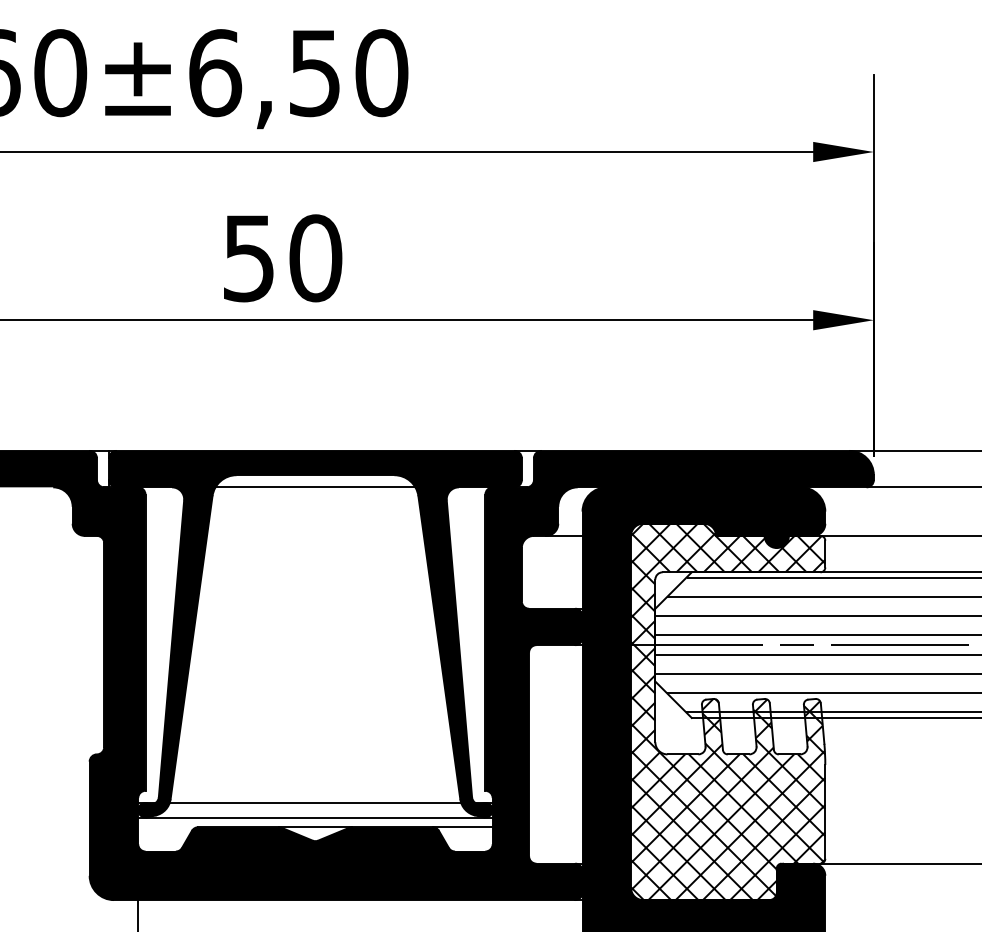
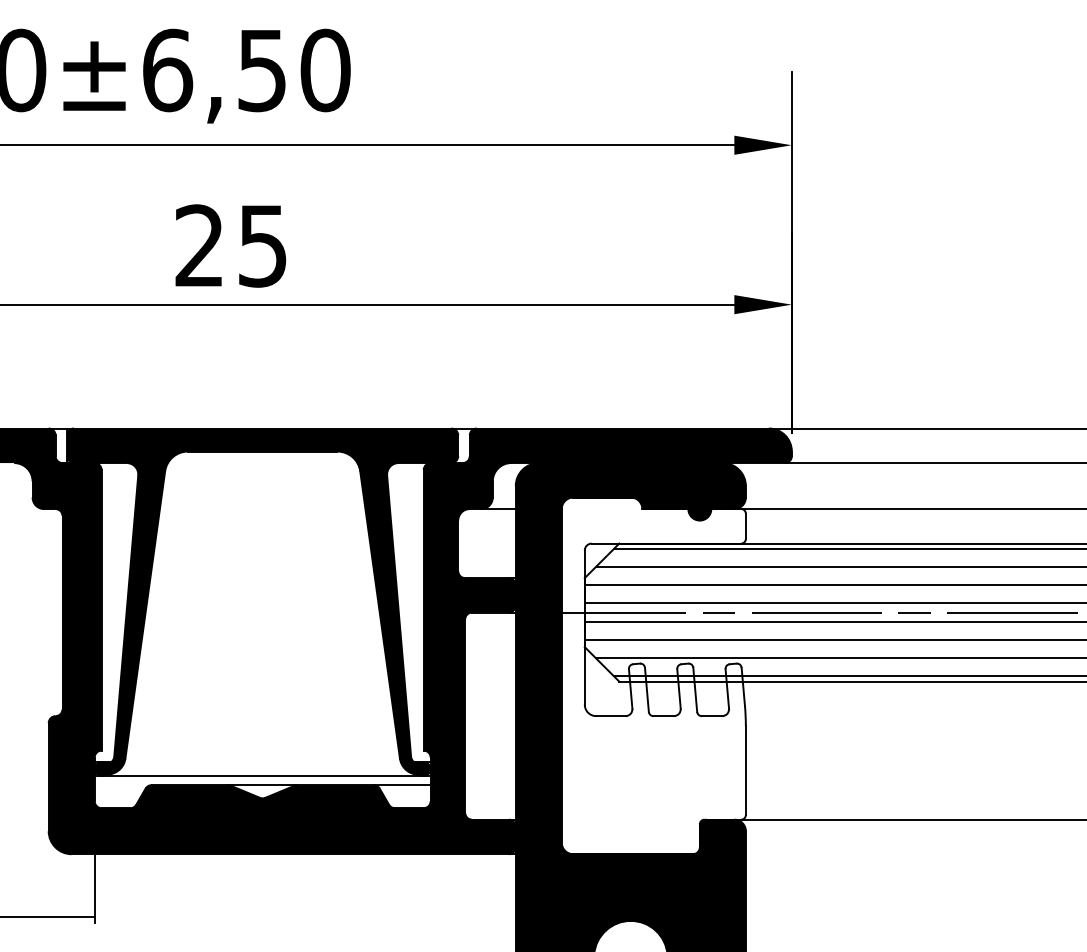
text: (282, 257) -> (231, 245), 50 -> 25
line: (315, 487) -> (262, 463), removed
hatch: (727, 711) -> (653, 675), removed
line: (315, 803) -> (262, 762), removed

